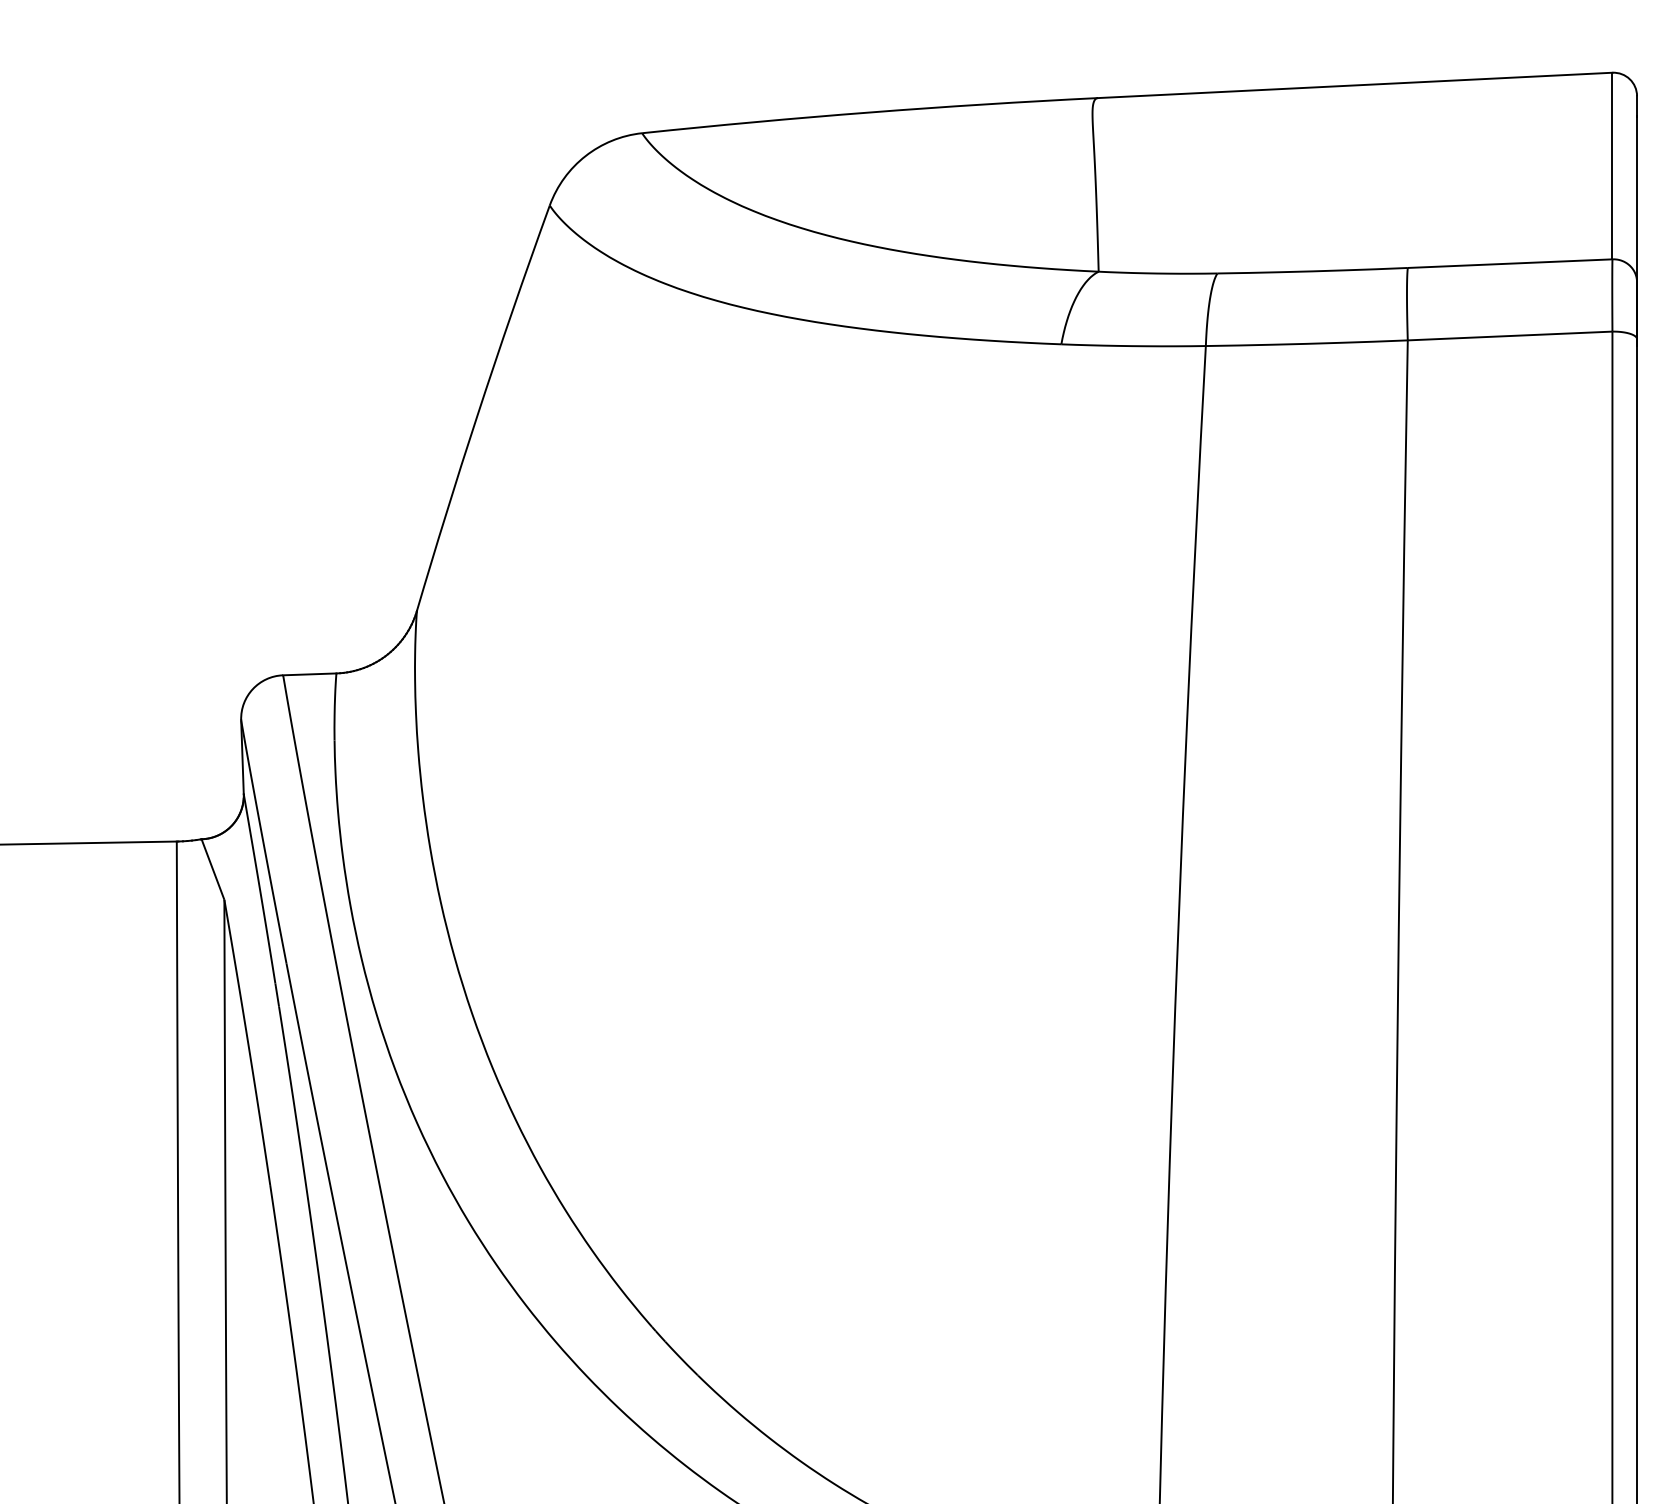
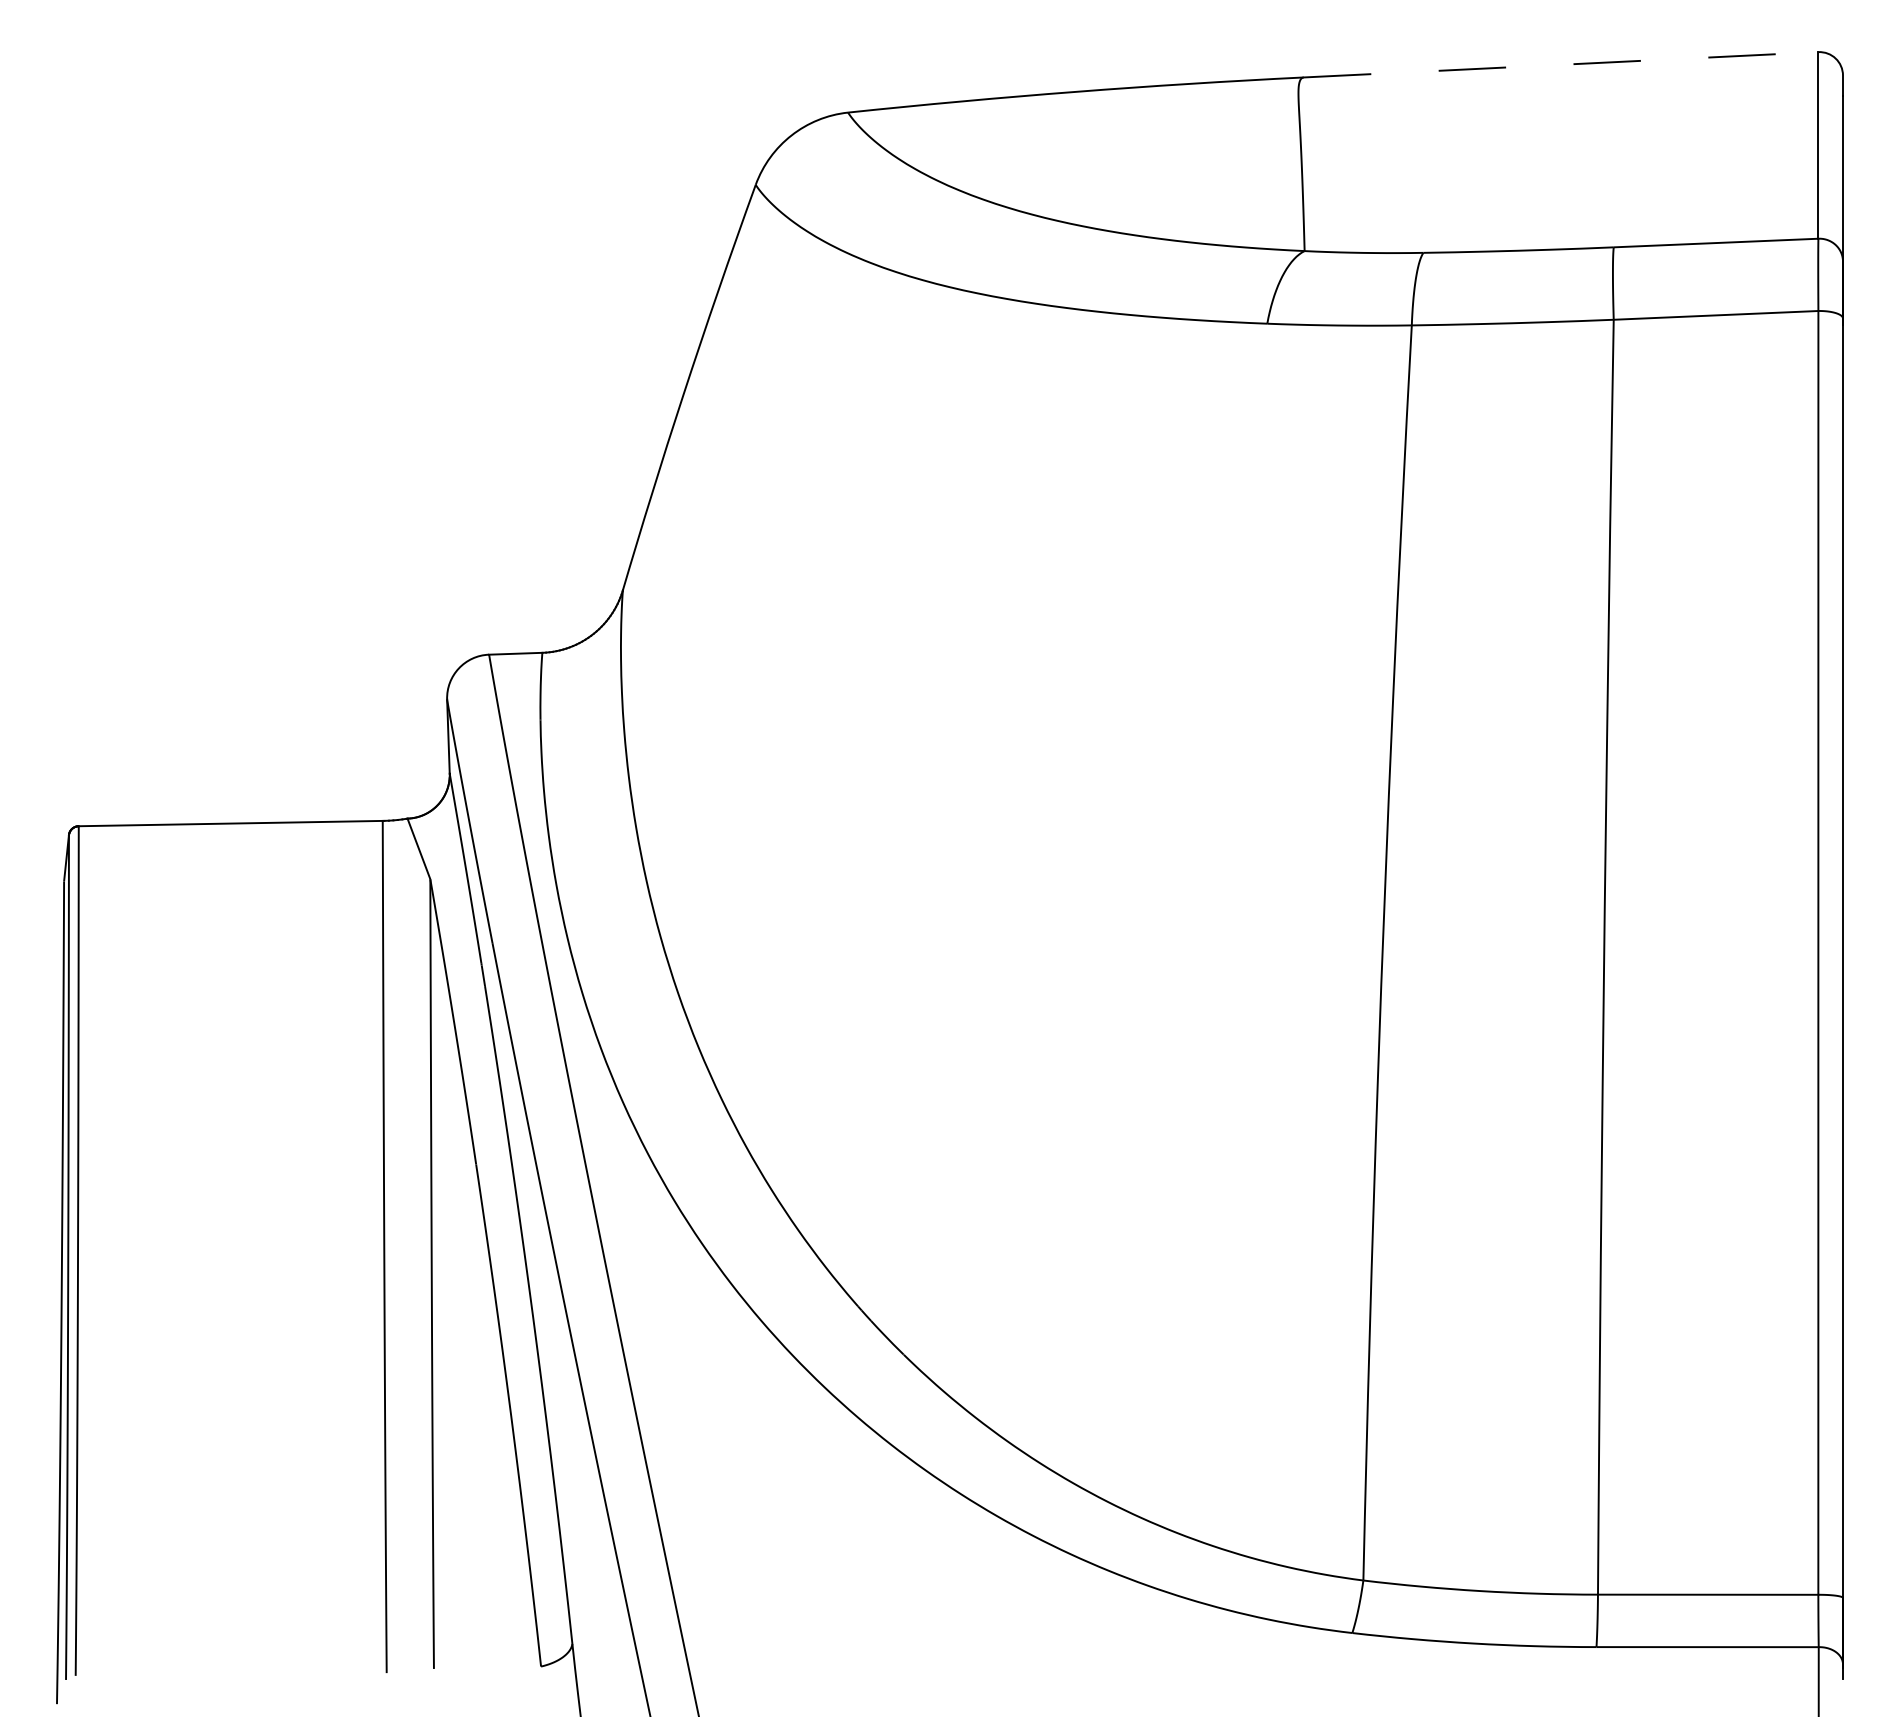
line: (1355, 85) -> (1561, 64), solid -> dashed

